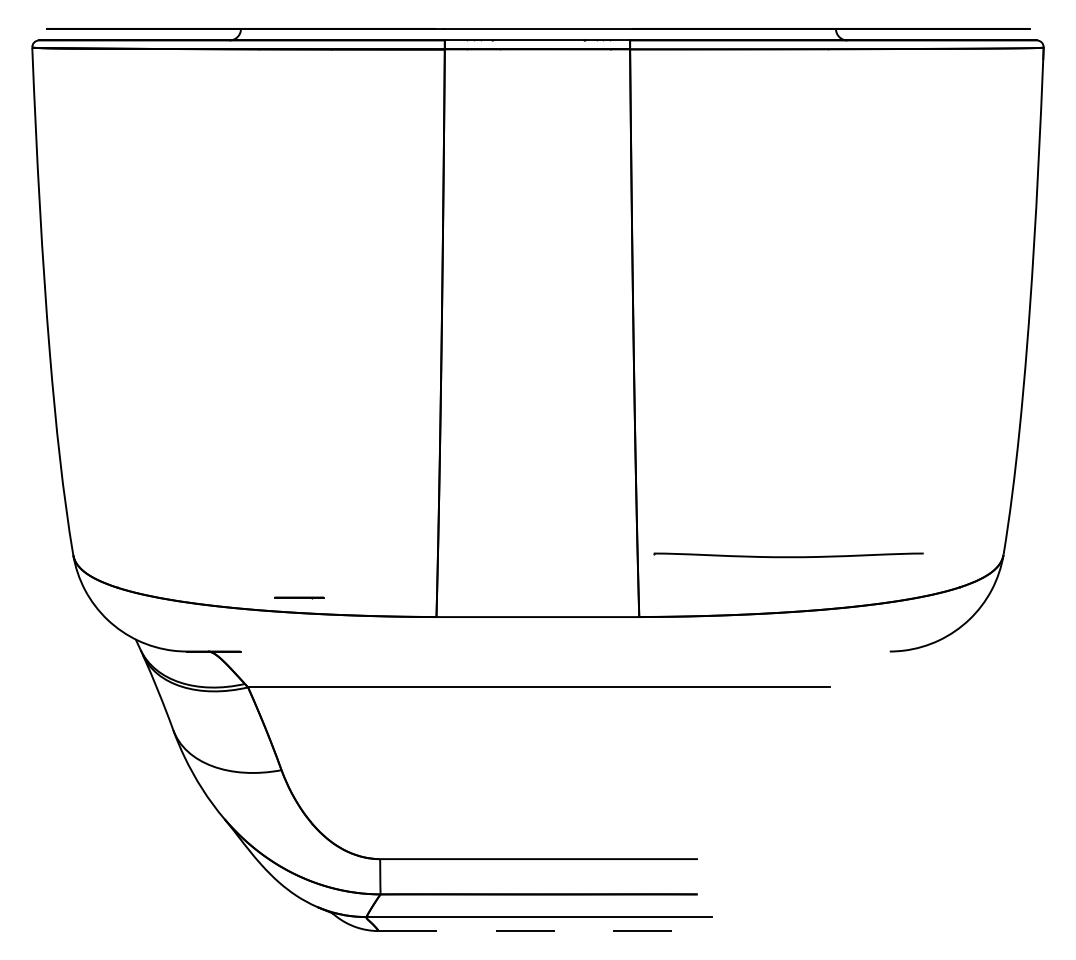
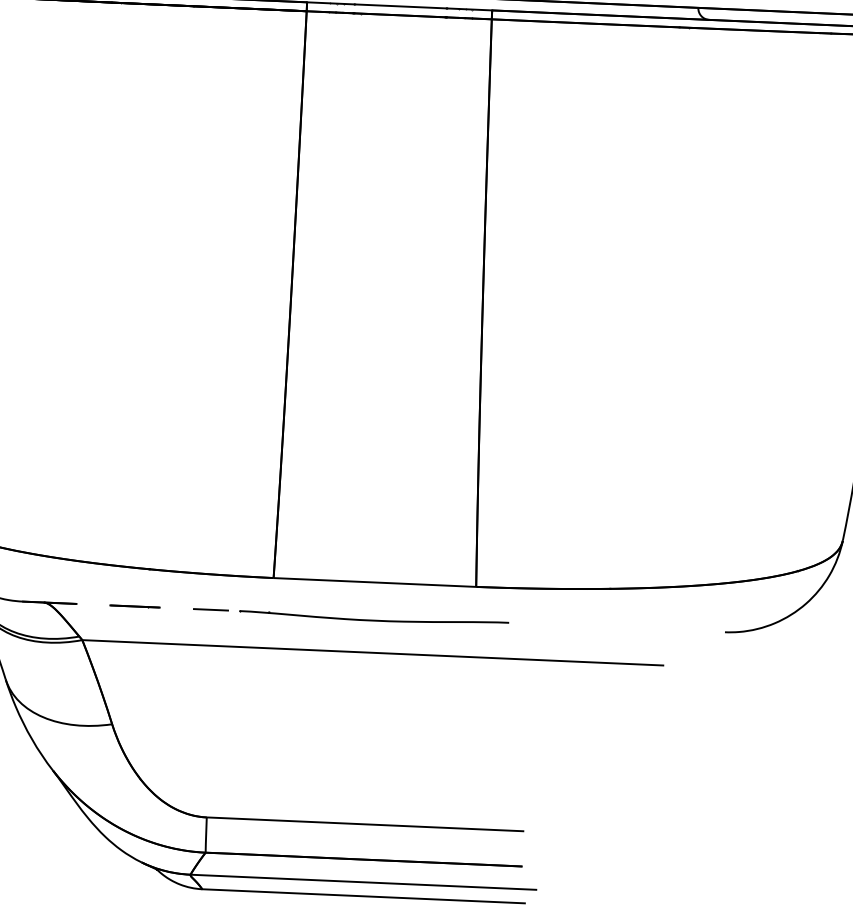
part: (788, 555) -> (373, 618), moved
line: (299, 597) -> (135, 606), moved
line: (375, 651) -> (211, 609), added
line: (540, 931) -> (363, 896), dashed -> solid

